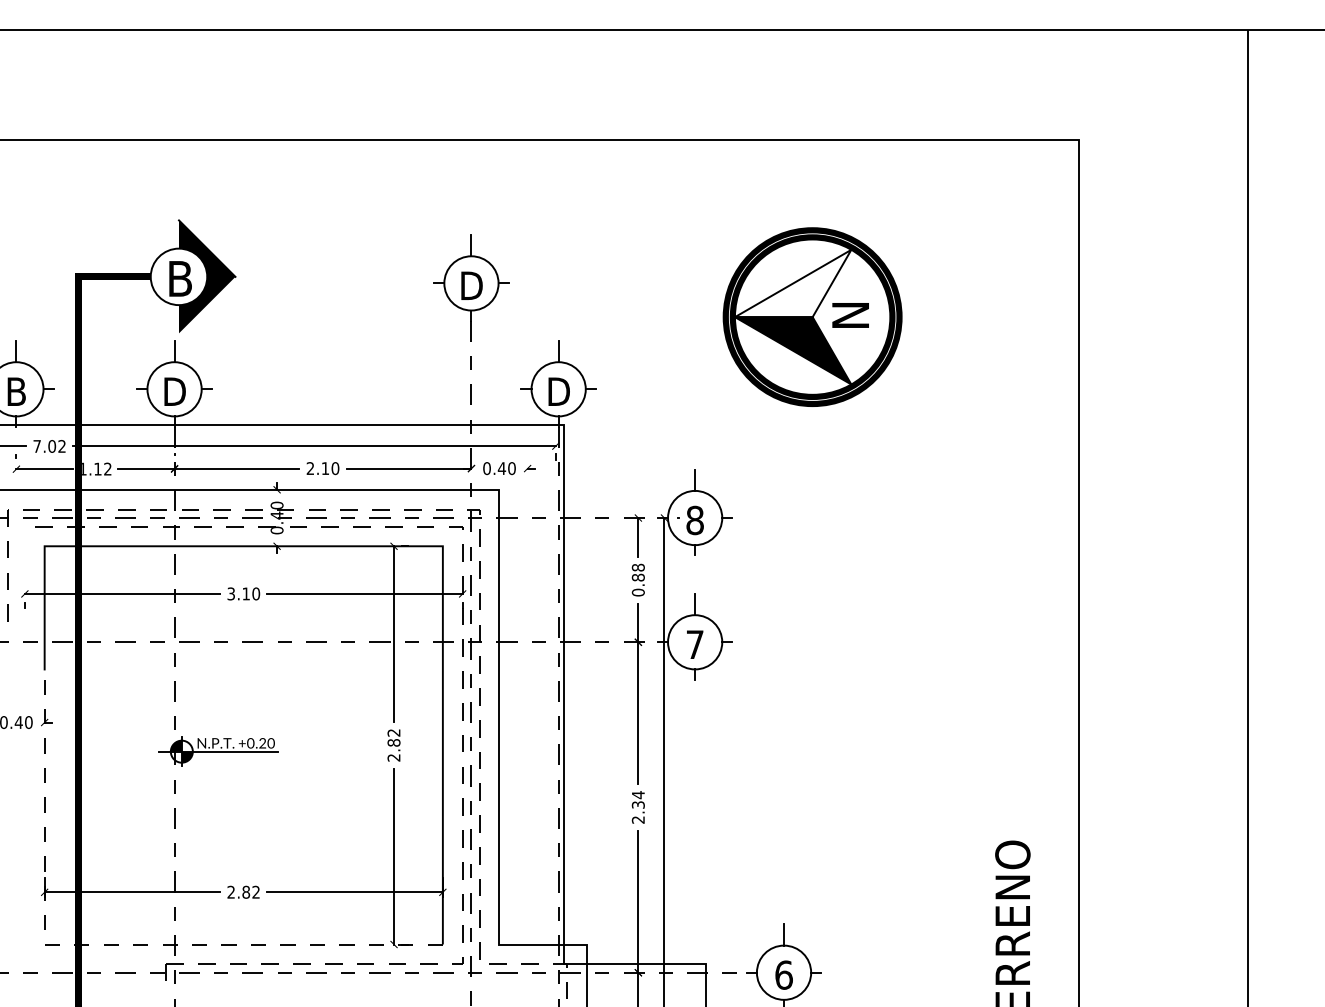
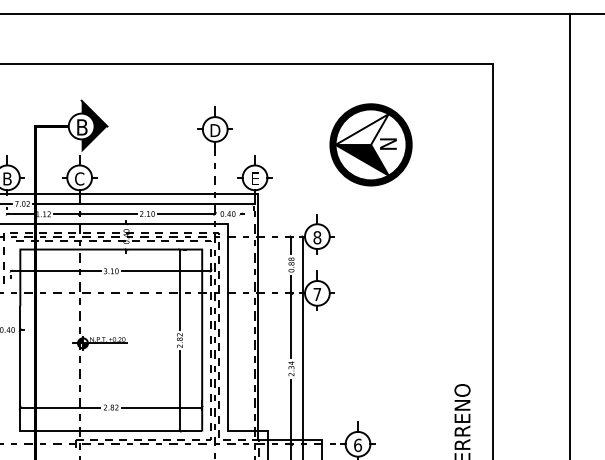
text: (174, 390) -> (79, 178), D -> C
text: (559, 390) -> (255, 178), D -> E
line: (104, 944) -> (47, 431), dashed -> solid

